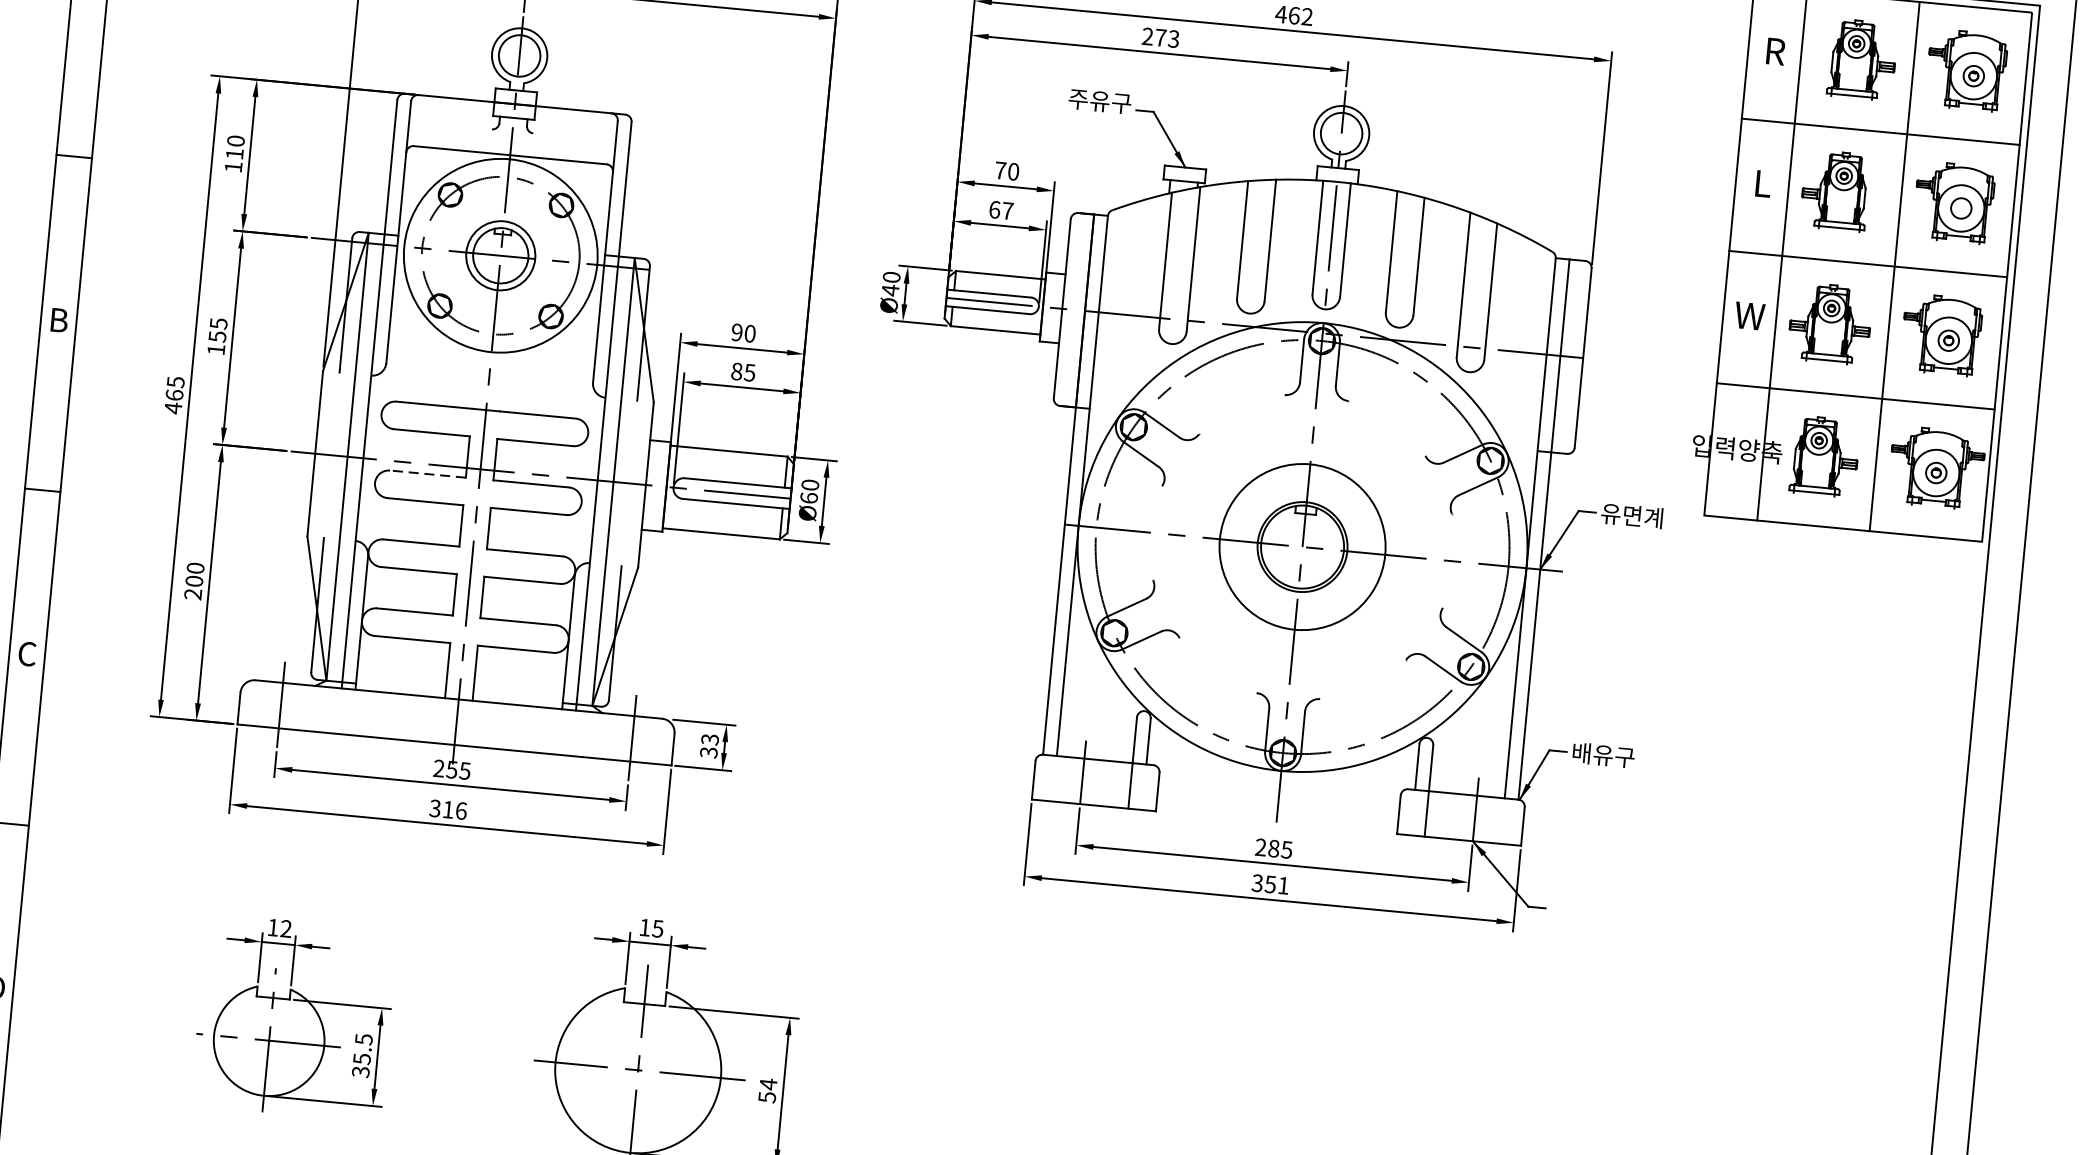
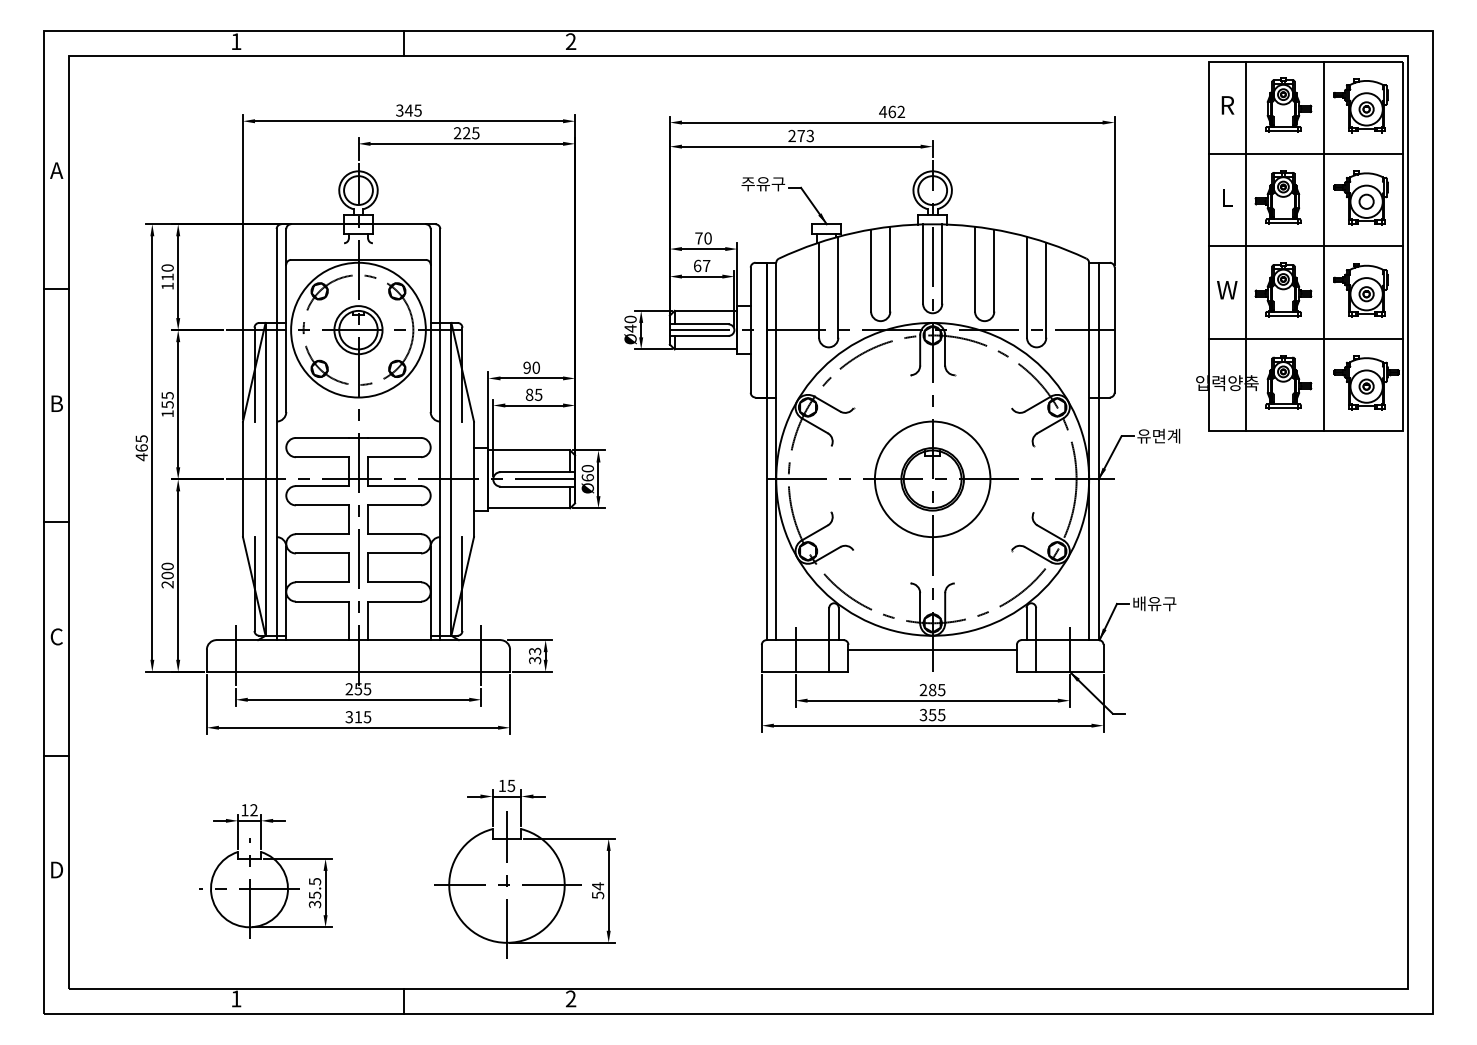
line: (426, 474) -> (321, 486), dashed -> solid
line: (1279, 790) -> (932, 649), added
text: (461, 811) -> (367, 717), 316 -> 315
text: (1283, 886) -> (941, 715), 351 -> 355

